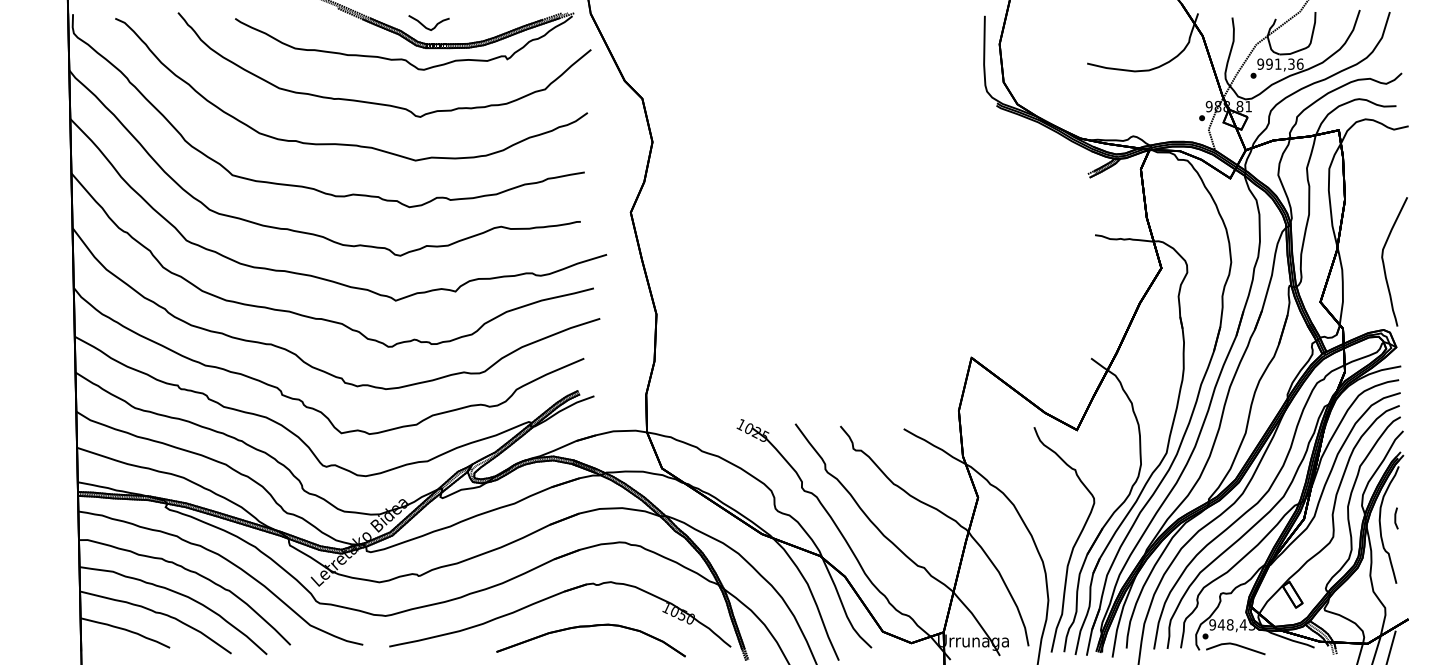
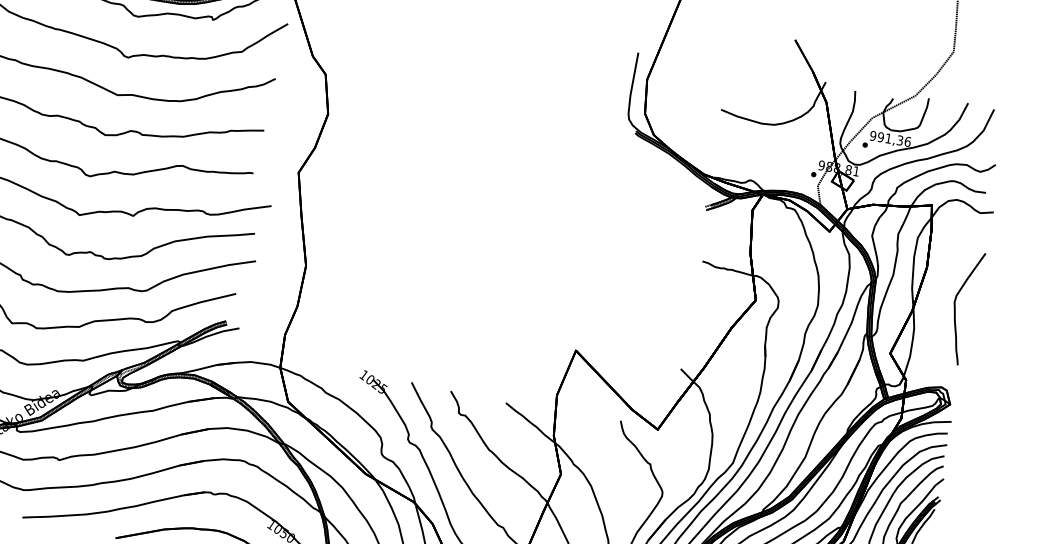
part: (1384, 262) -> (955, 307), moved

